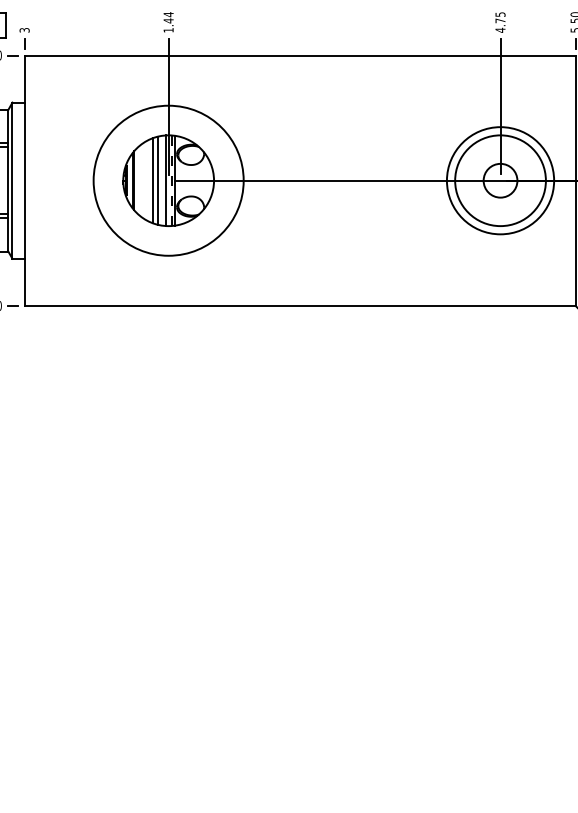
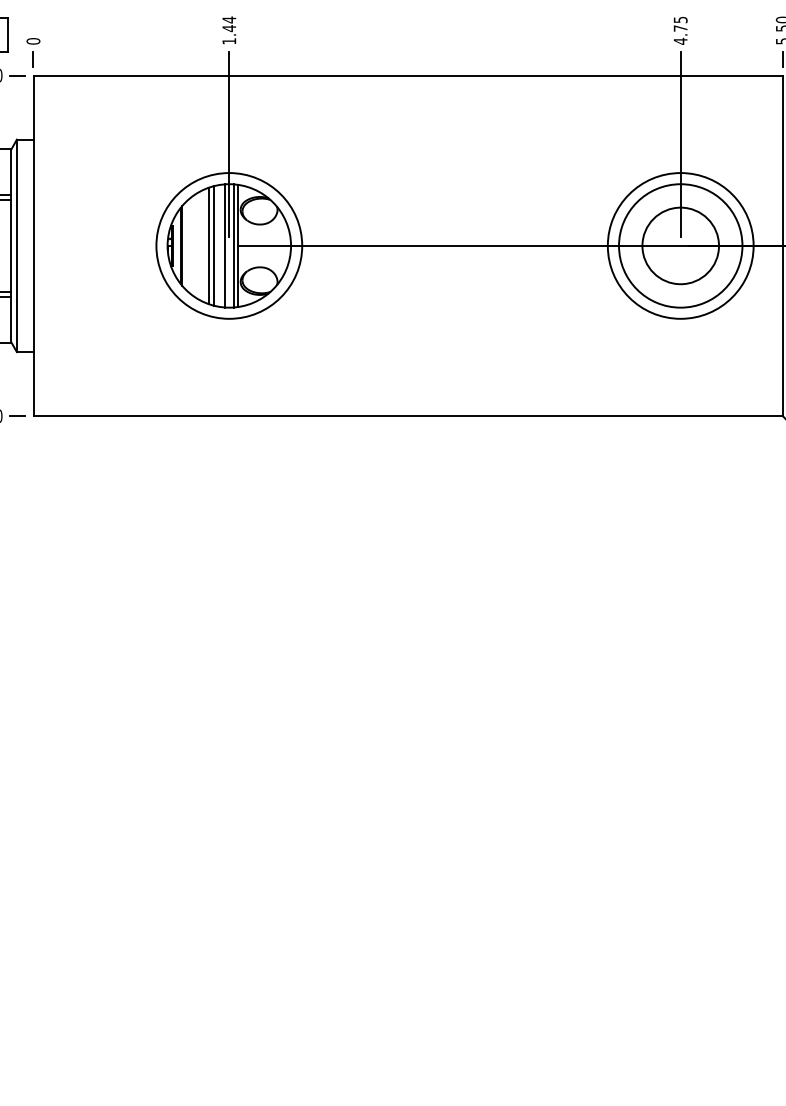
text: (24, 30) -> (33, 41), 3 -> 0
circle: (168, 180) -> (229, 245), size x0.71
line: (171, 180) -> (233, 245), dashed -> solid
circle: (500, 180) -> (680, 245), size x1.67

